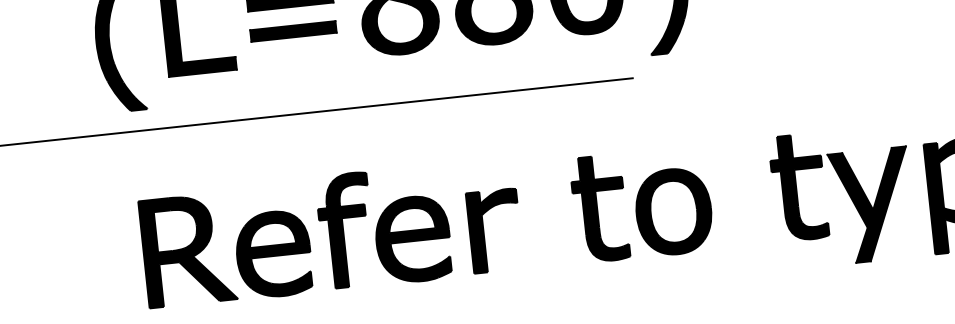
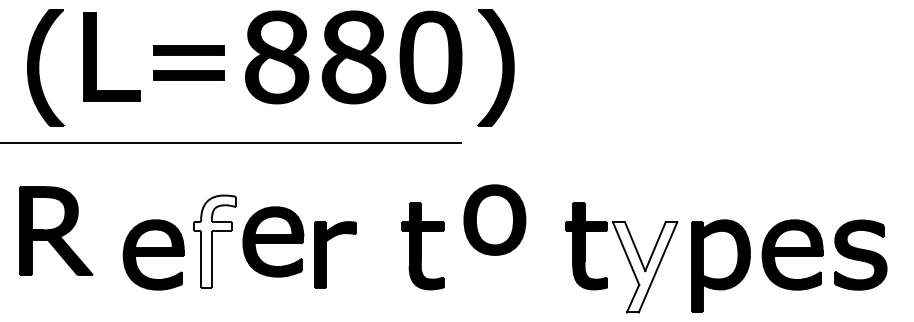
fill: (871, 205) -> (644, 267), removed
part: (673, 211) -> (494, 219), moved
fill: (345, 230) -> (214, 241), removed
part: (413, 238) -> (273, 241), moved
part: (188, 249) -> (56, 230), moved

